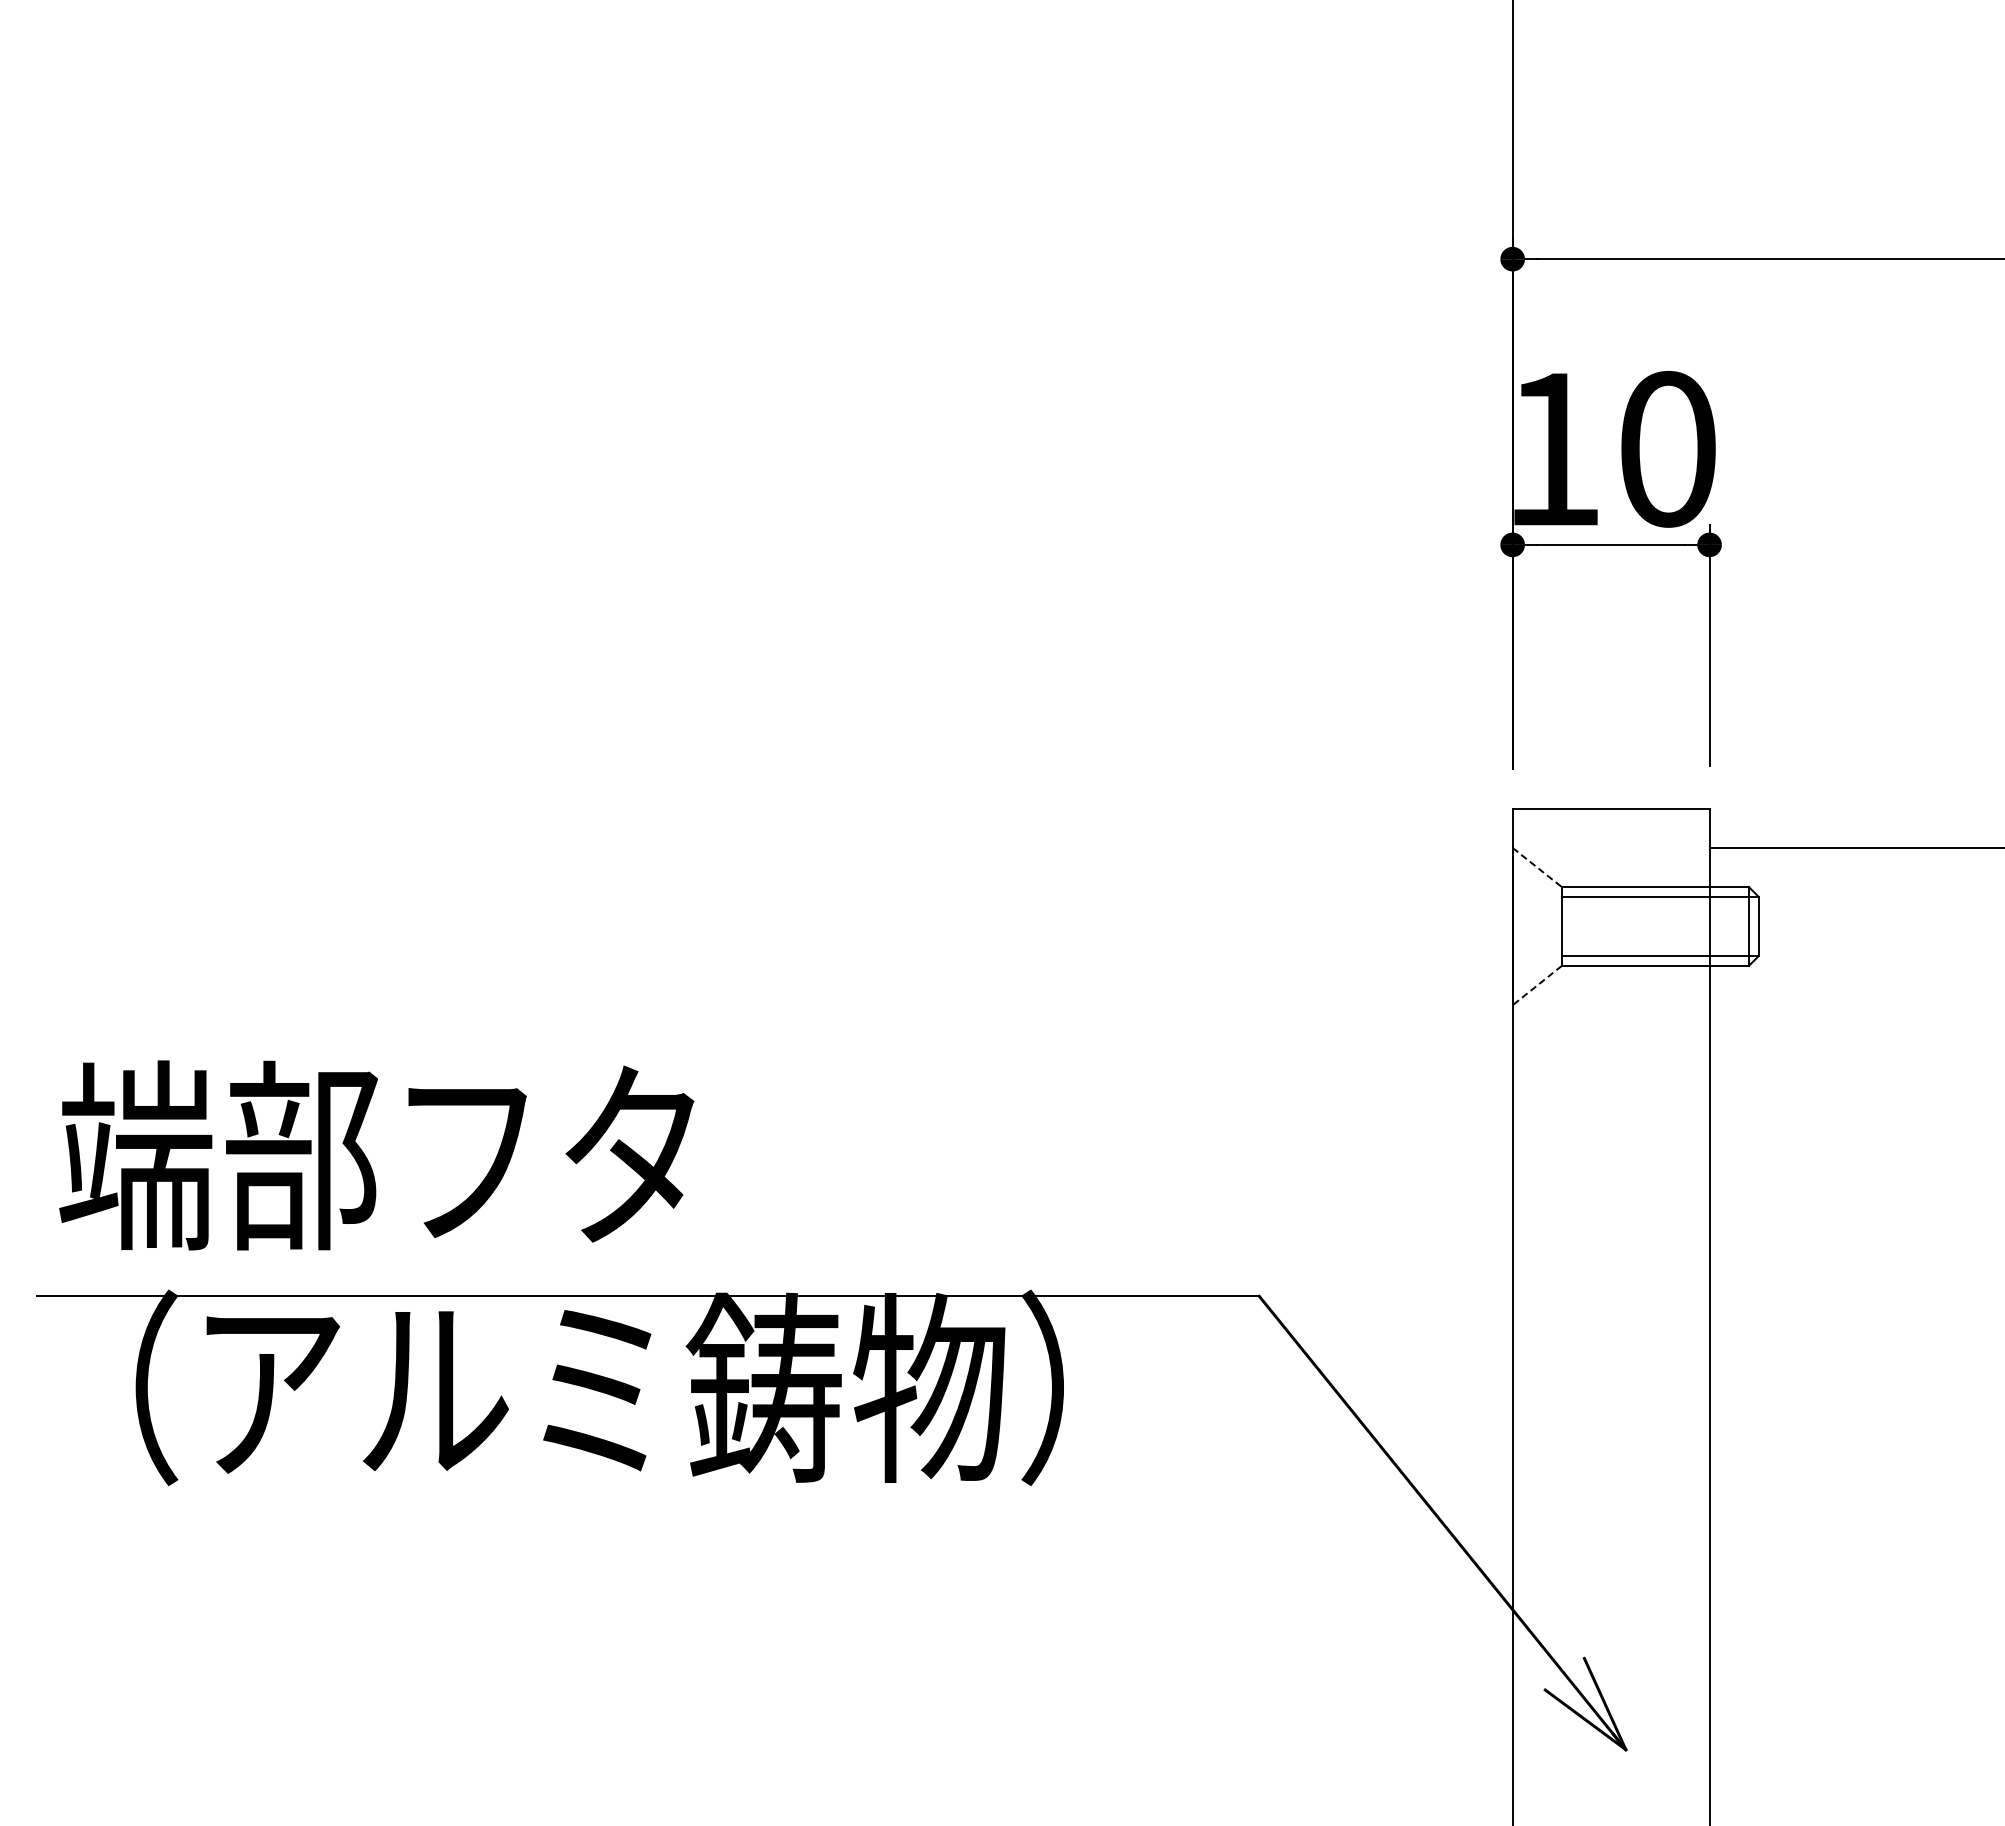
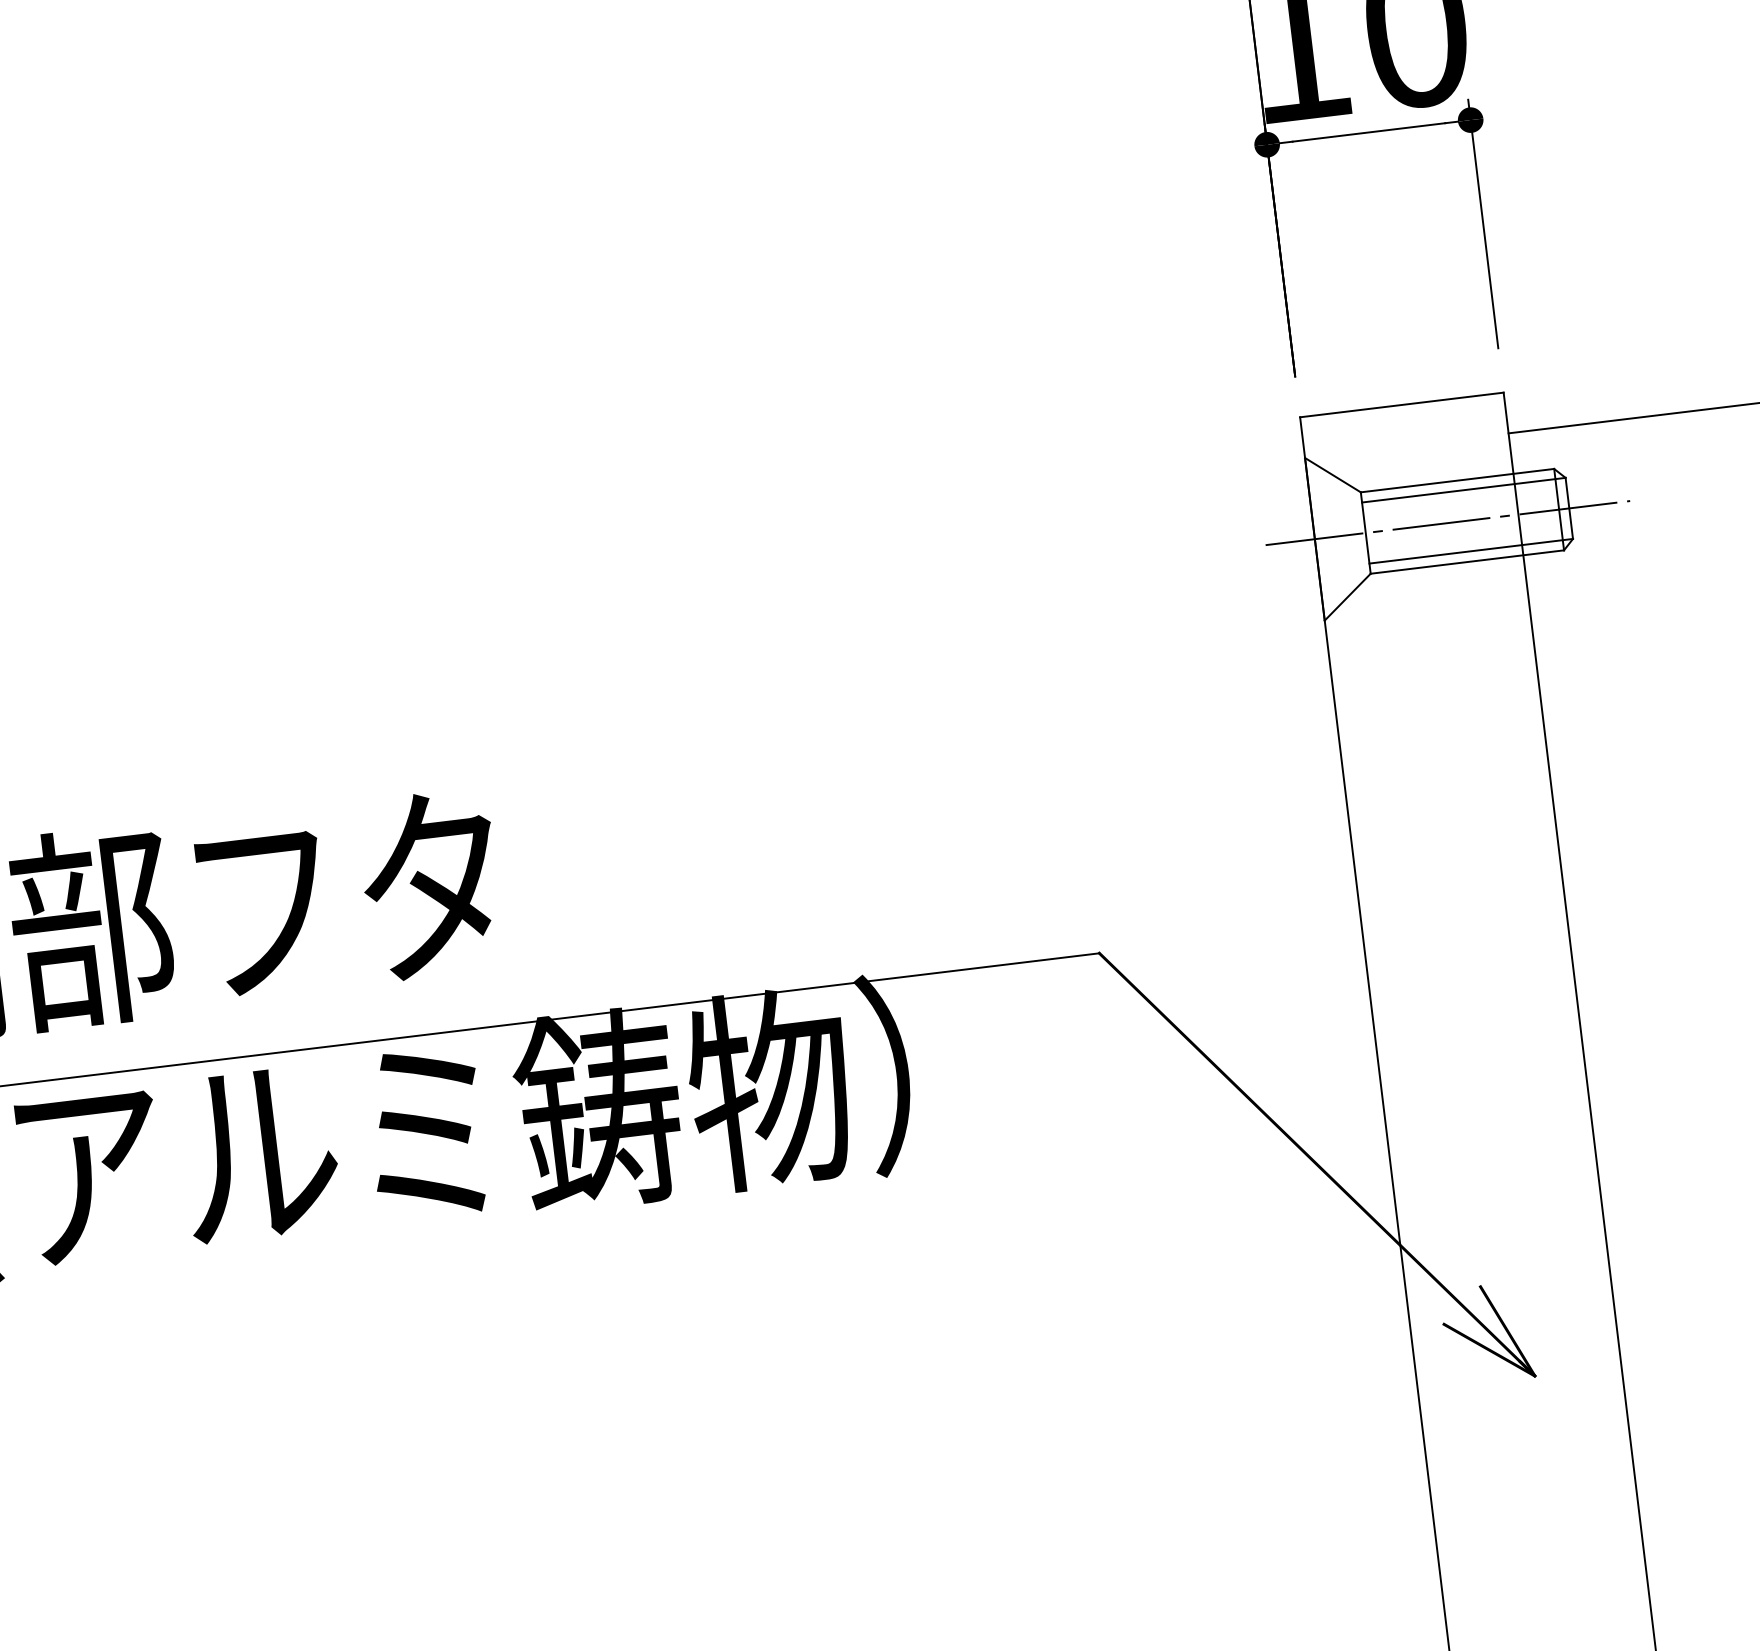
line: (1537, 867) -> (1333, 475), dashed -> solid
line: (1641, 926) -> (1448, 523), added
line: (1537, 985) -> (1347, 597), dashed -> solid

